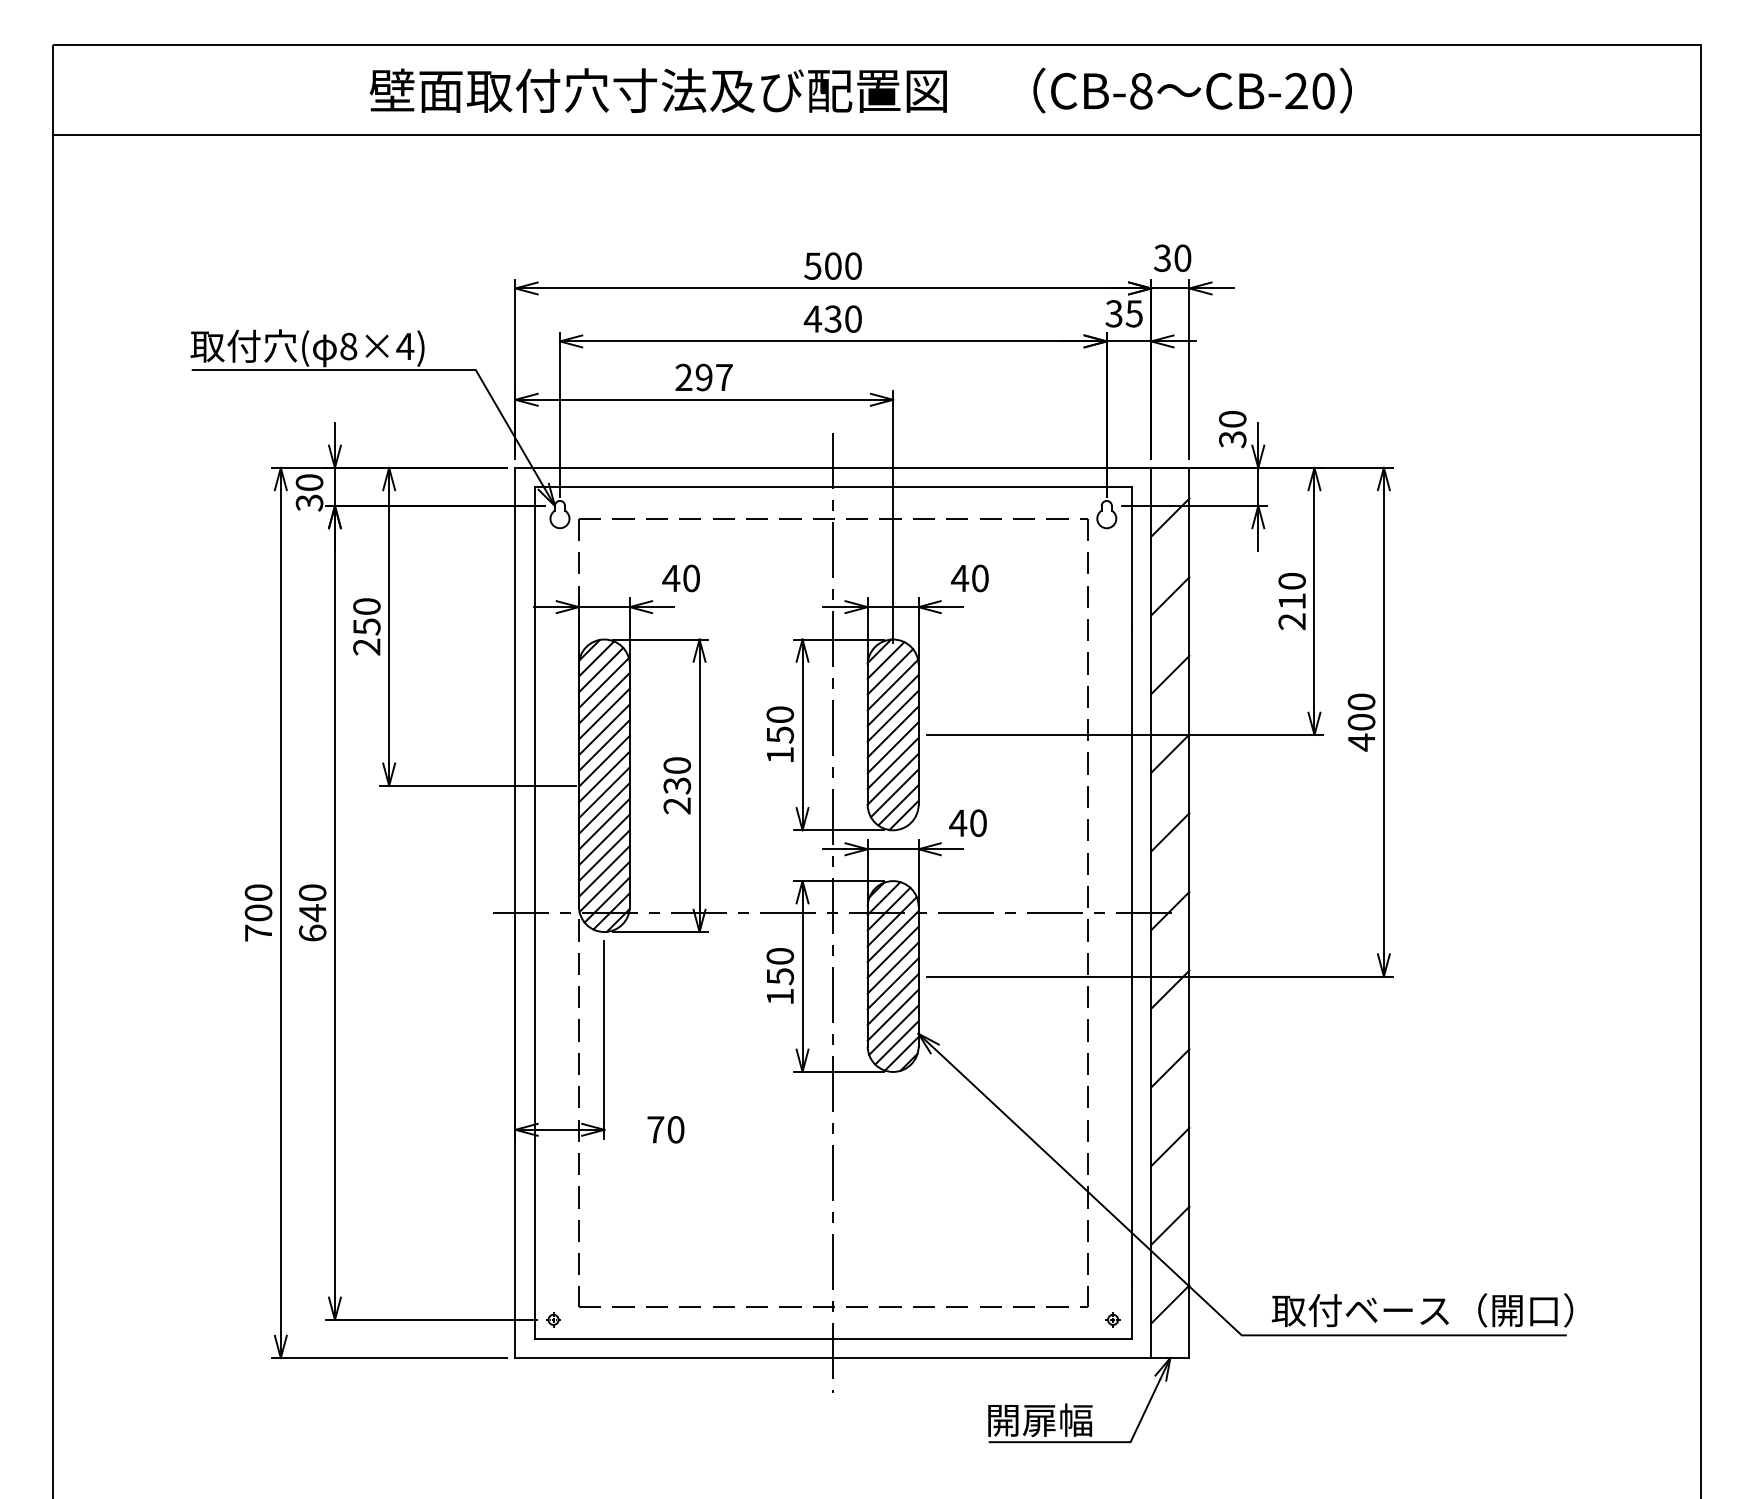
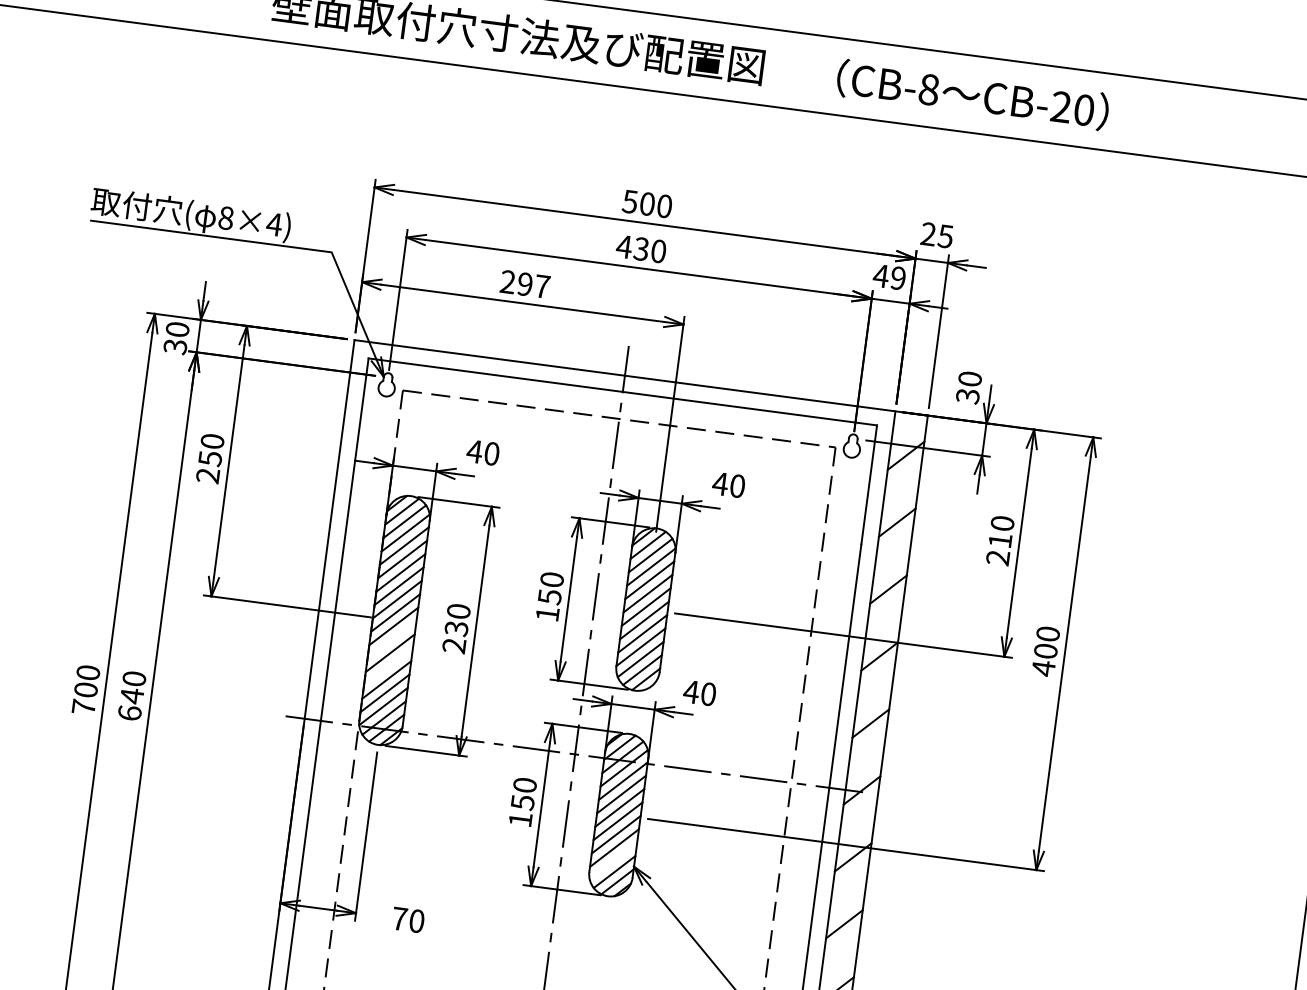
text: (1172, 257) -> (937, 234), 30 -> 25
text: (1123, 313) -> (889, 276), 35 -> 49
line: (603, 808) -> (391, 639), removed
line: (603, 839) -> (387, 666), removed
line: (893, 1029) -> (613, 860), removed

